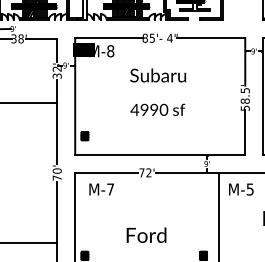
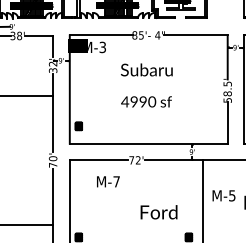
text: (110, 51) -> (102, 47), M-8 -> M-3
text: (101, 189) -> (108, 181), moved
text: (240, 189) -> (223, 195), moved
text: (145, 235) -> (158, 212), moved

